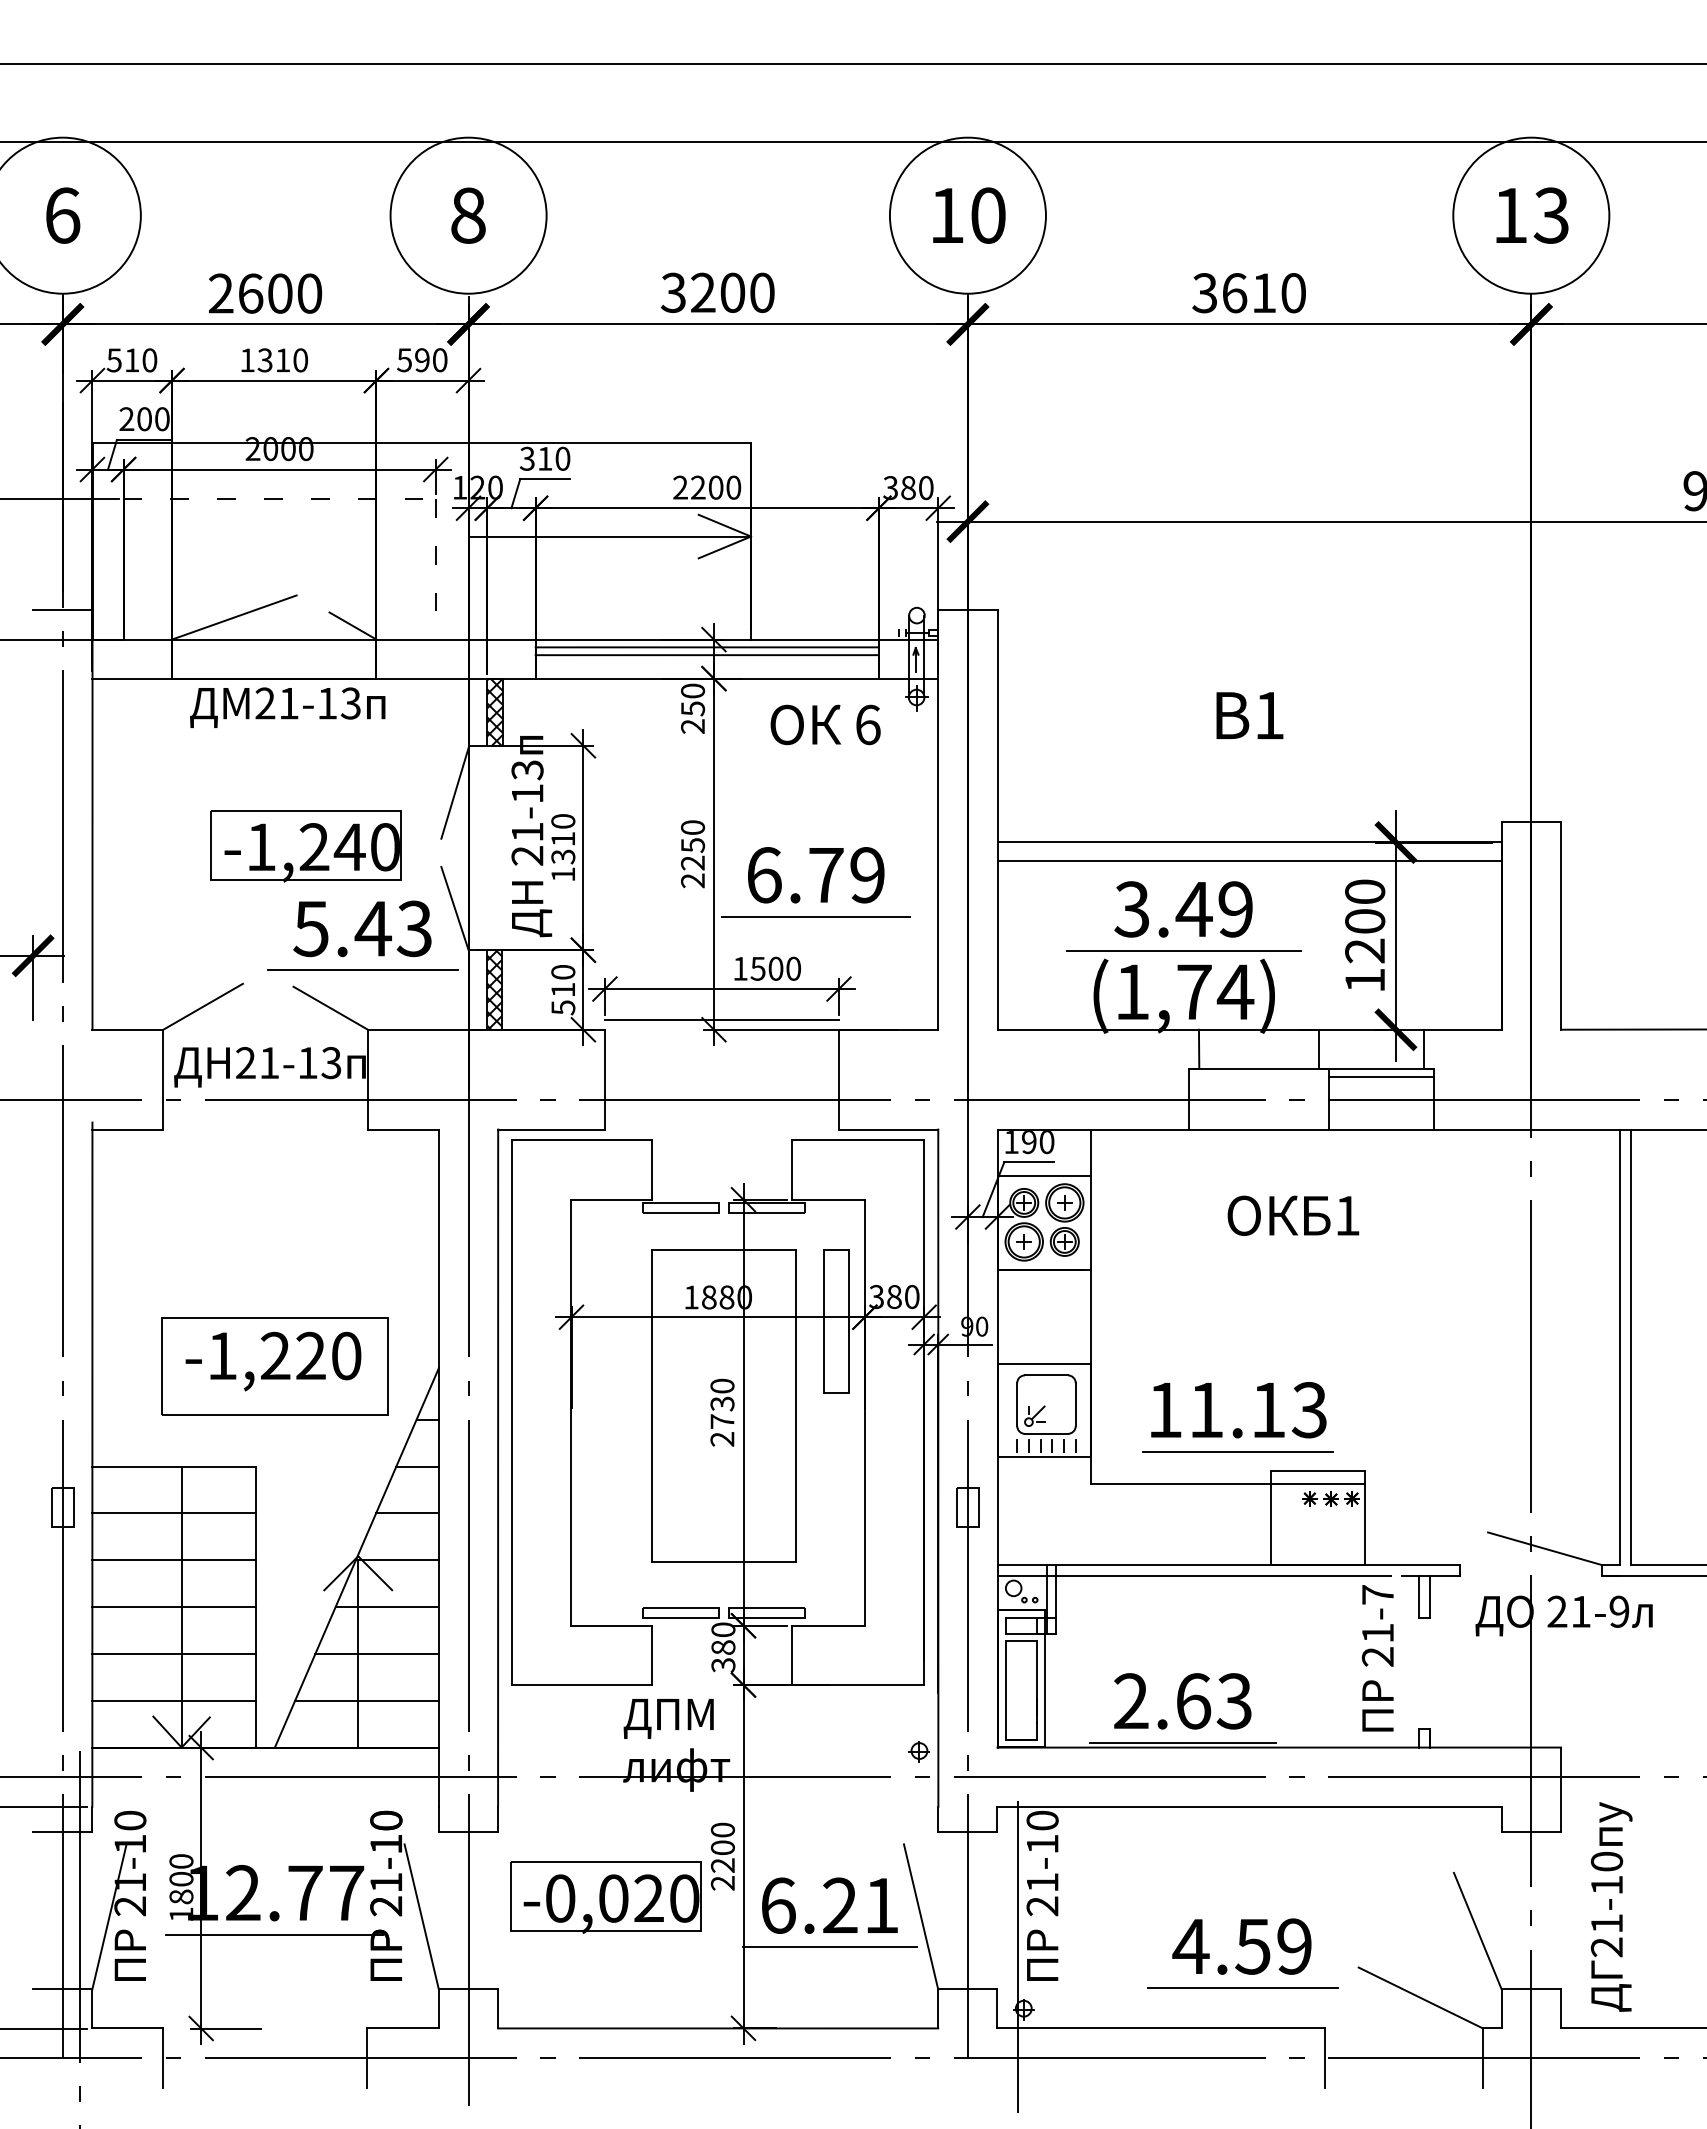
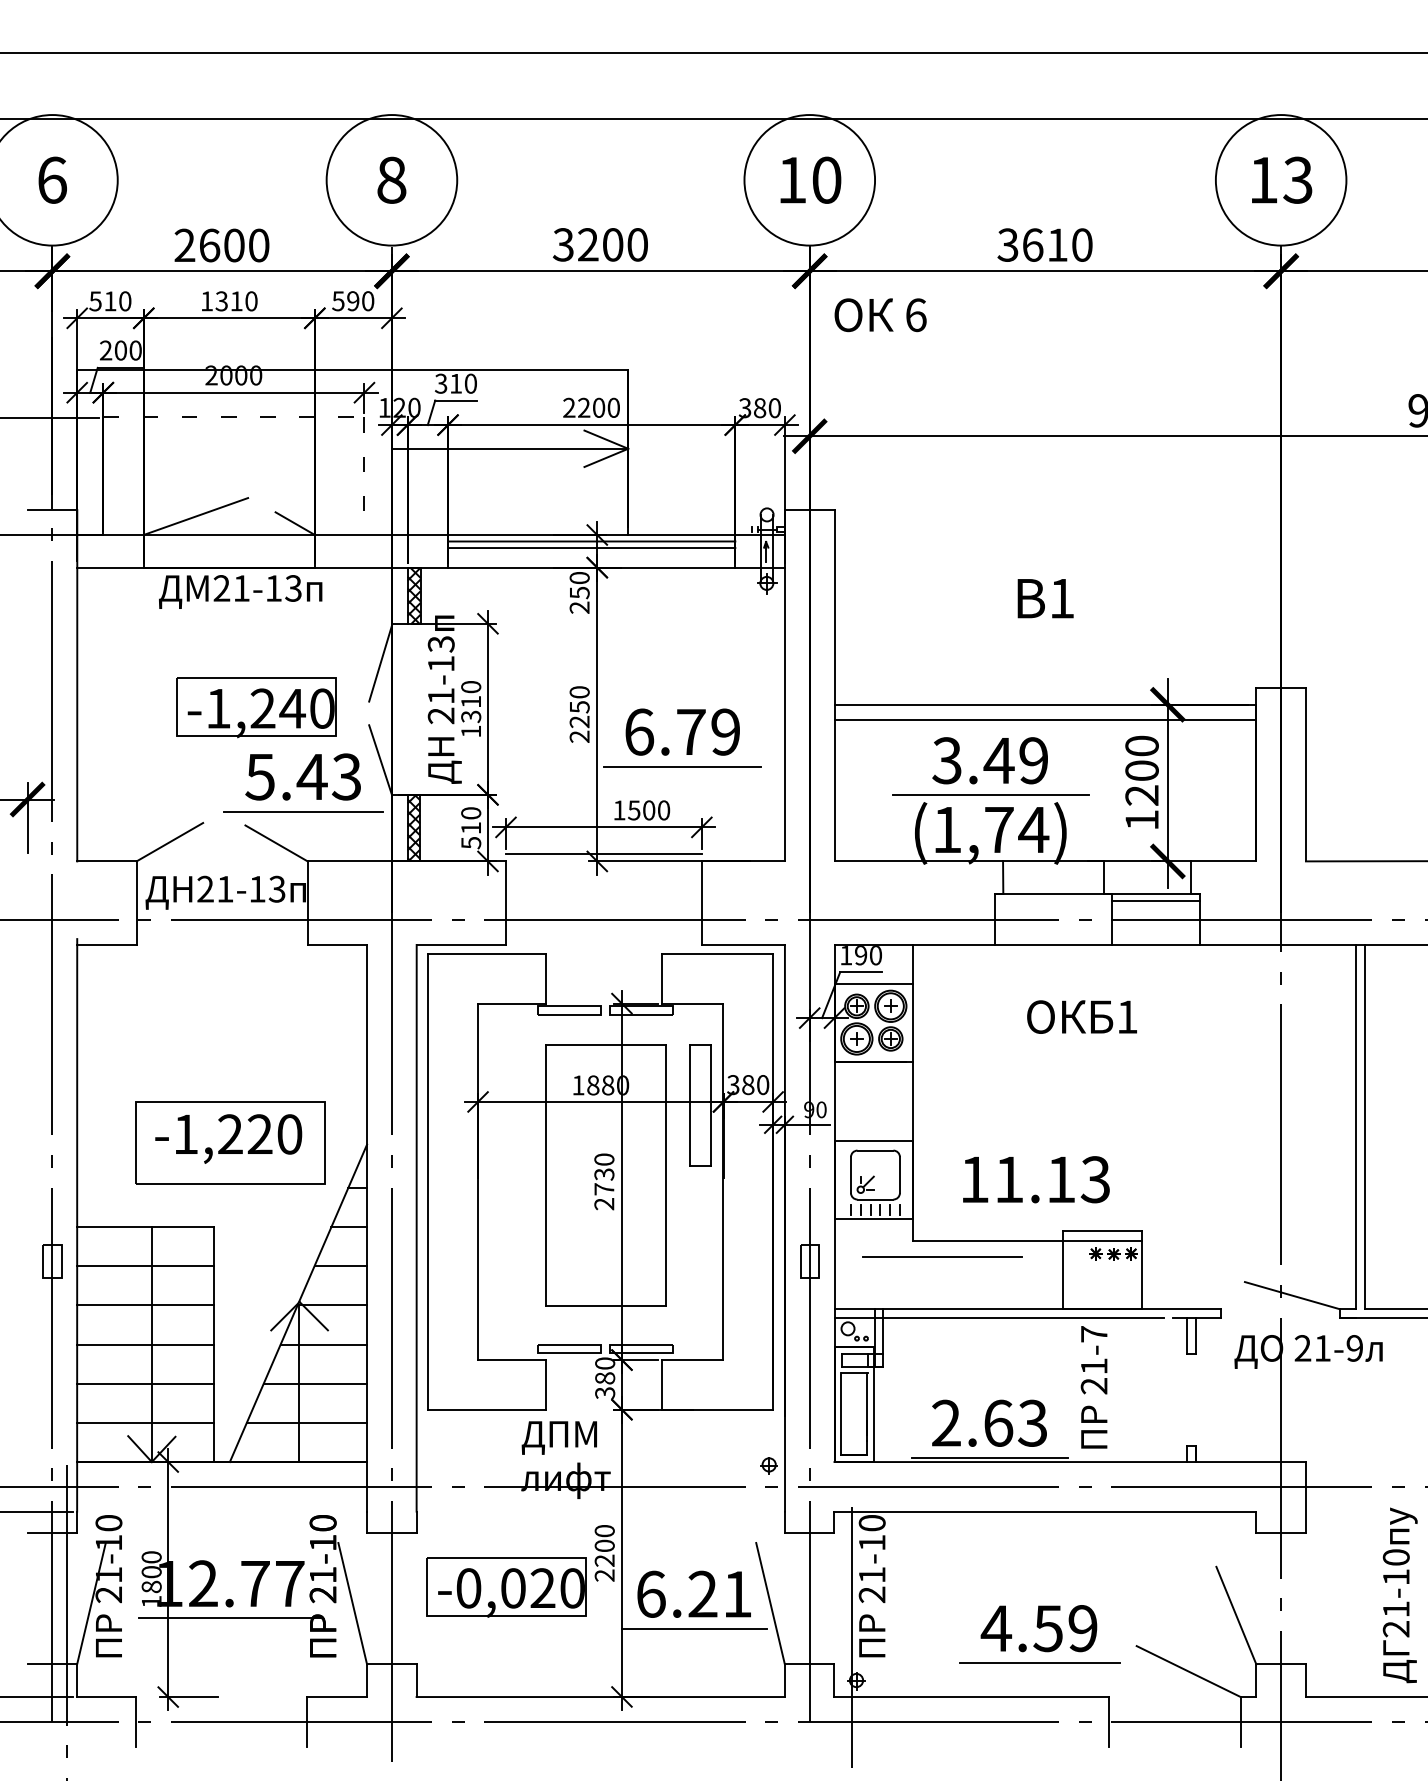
text: (825, 724) -> (880, 314), moved
line: (1237, 1451) -> (942, 1256), moved
text: (1377, 1658) -> (1093, 1387), moved
text: (1611, 1906) -> (1400, 1595), moved

